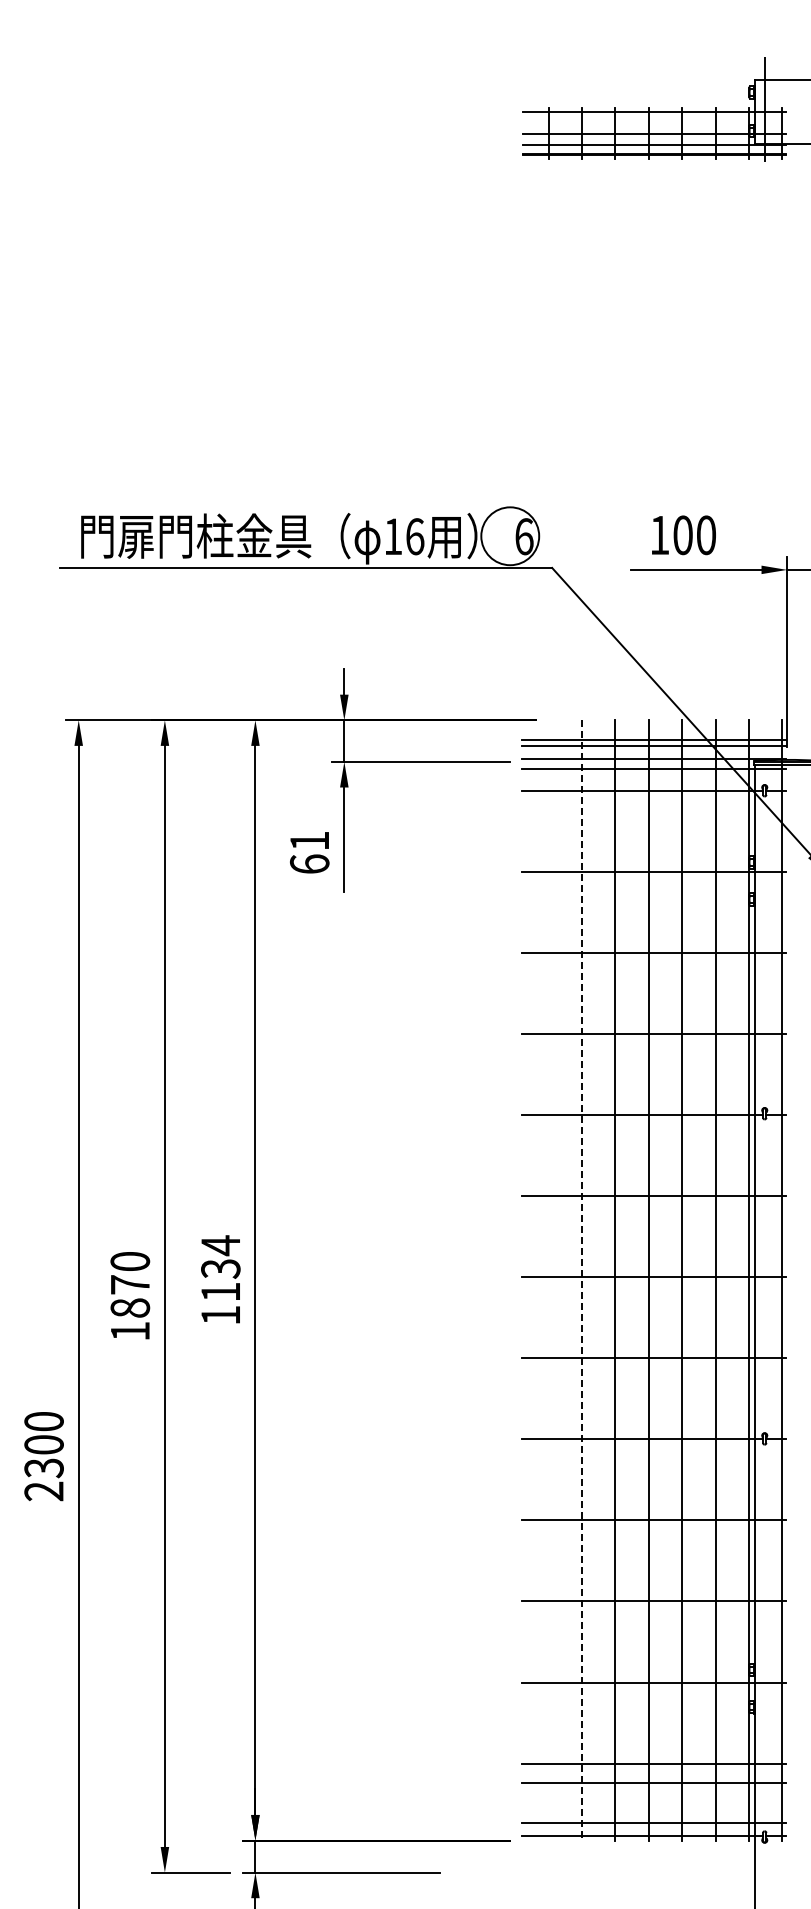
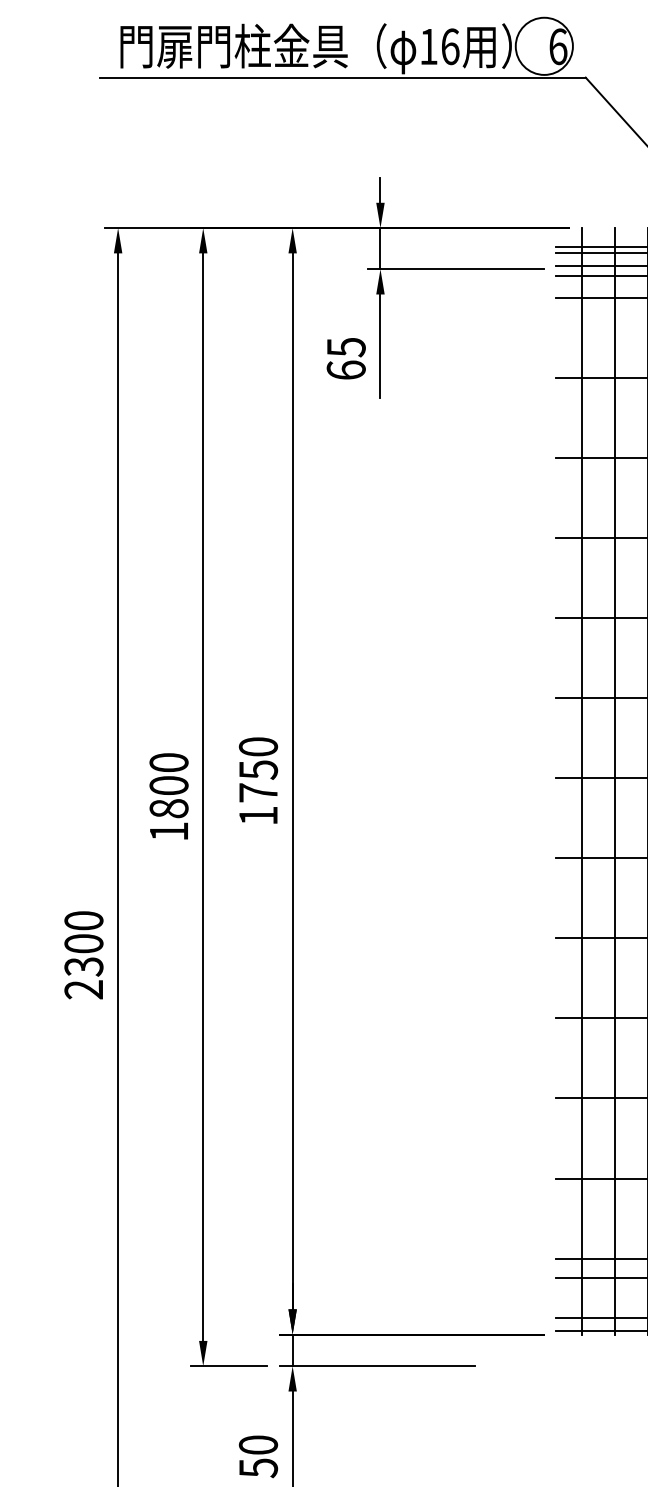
text: (309, 841) -> (346, 347), 61 -> 65
text: (220, 1268) -> (258, 769), 1134 -> 1750
line: (548, 1280) -> (582, 781), added
line: (581, 1280) -> (614, 781), dashed -> solid
text: (130, 1284) -> (169, 785), 1870 -> 1800

